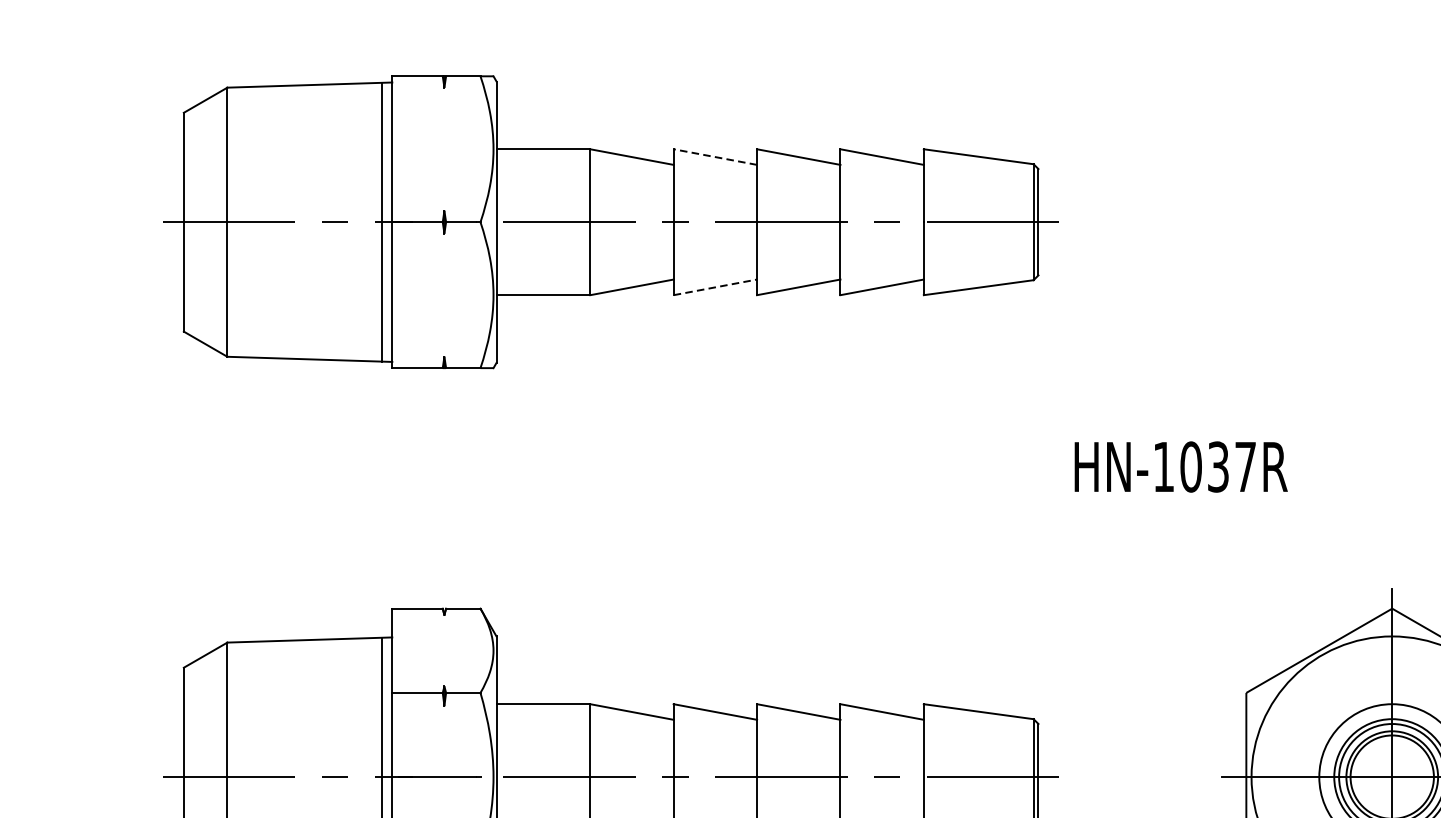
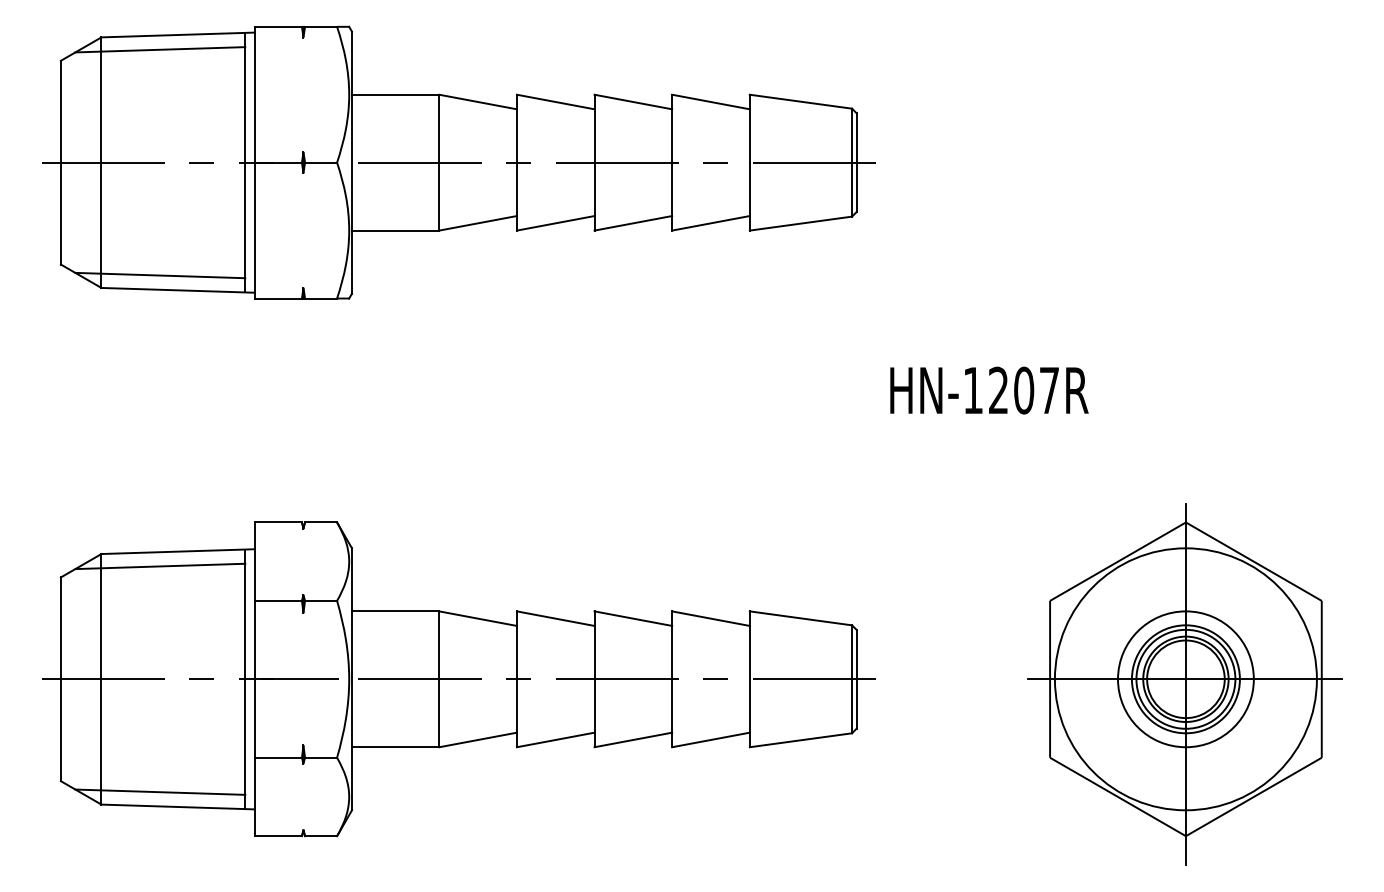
line: (290, 100) -> (160, 49), added
line: (715, 156) -> (555, 101), dashed -> solid
line: (716, 287) -> (556, 223), dashed -> solid
line: (290, 343) -> (160, 275), added
text: (1204, 466) -> (1011, 390), HN-1037R -> HN-1207R
line: (290, 655) -> (160, 566), added

